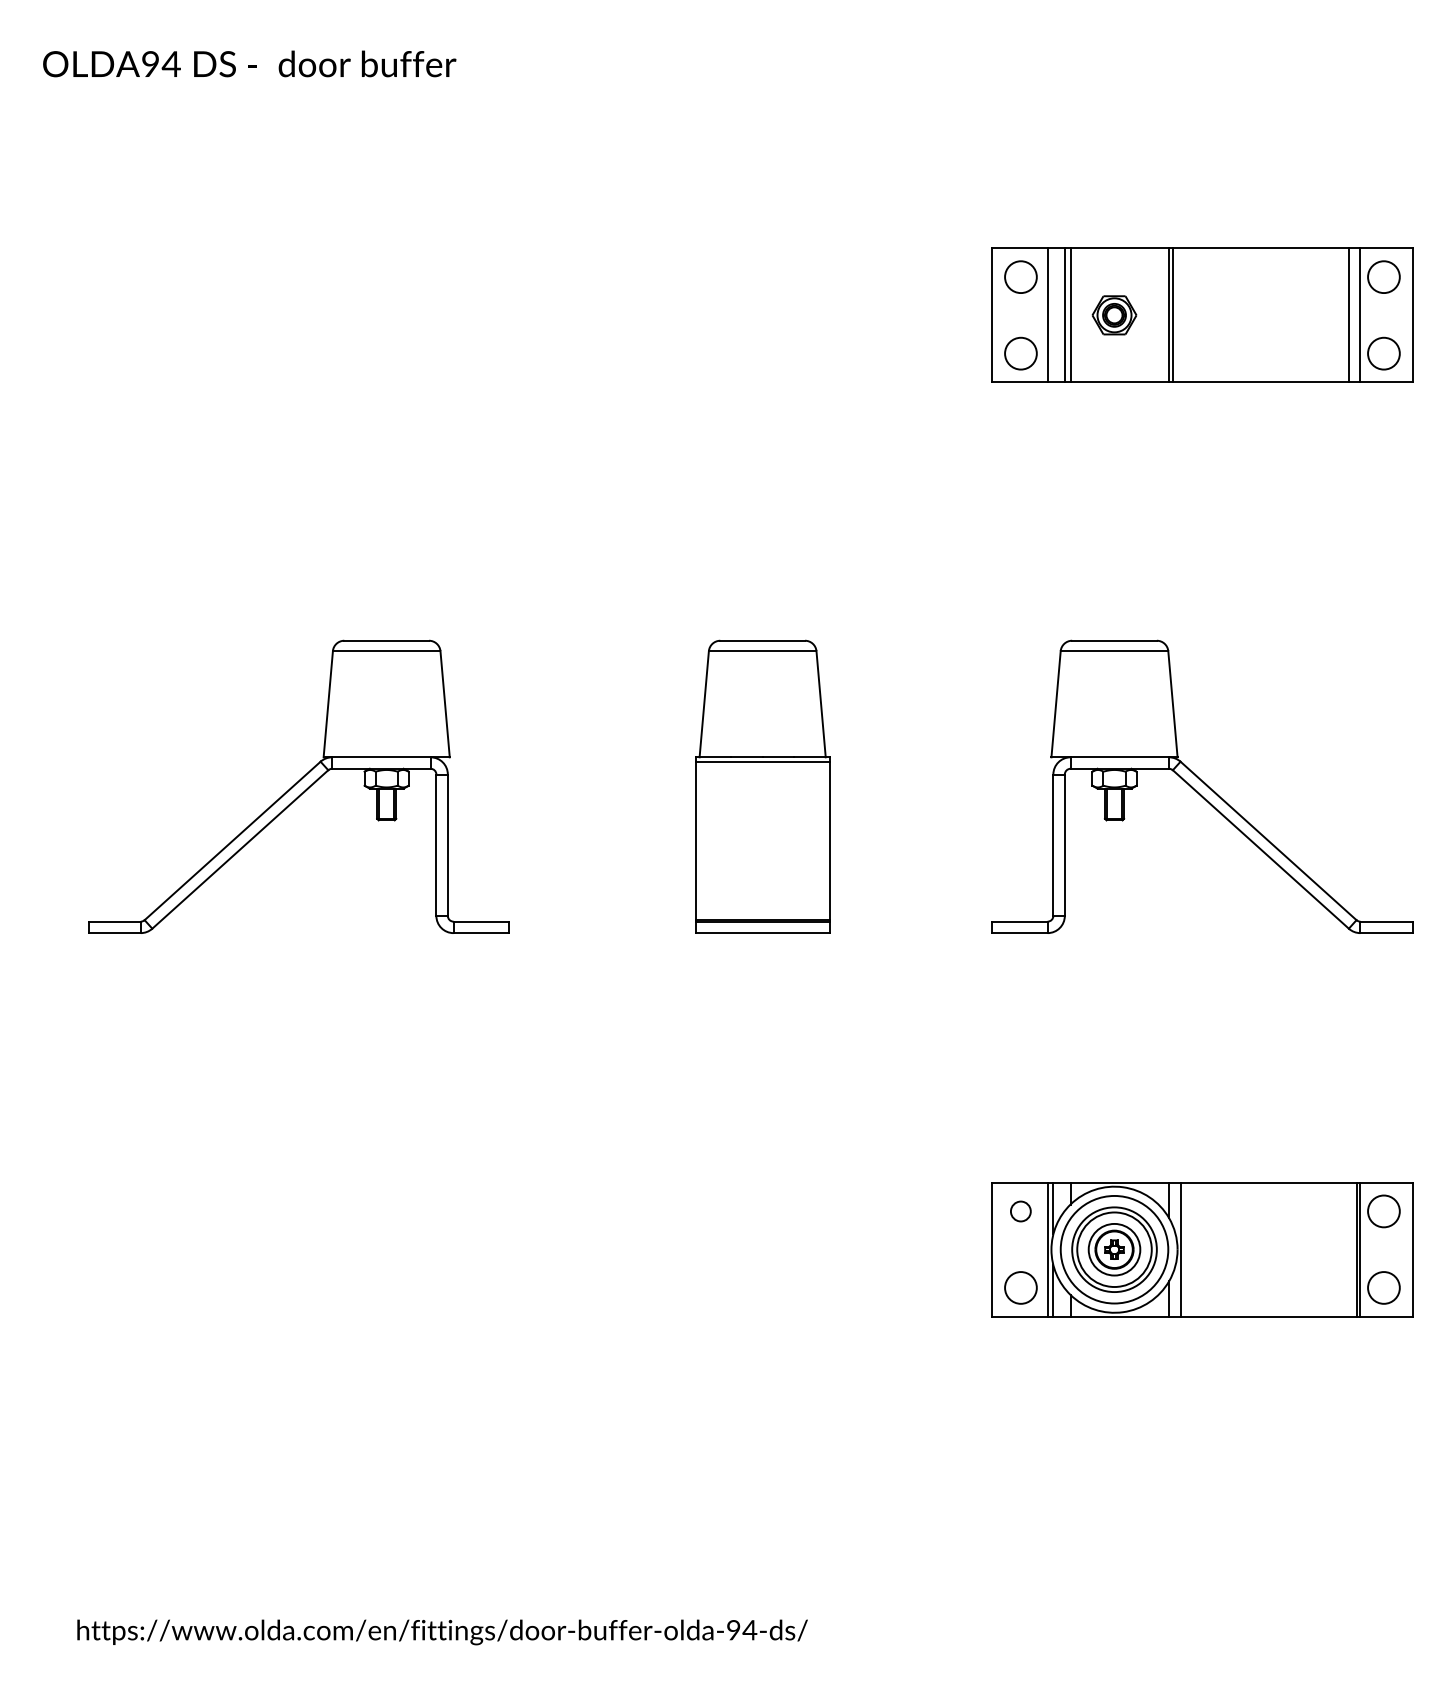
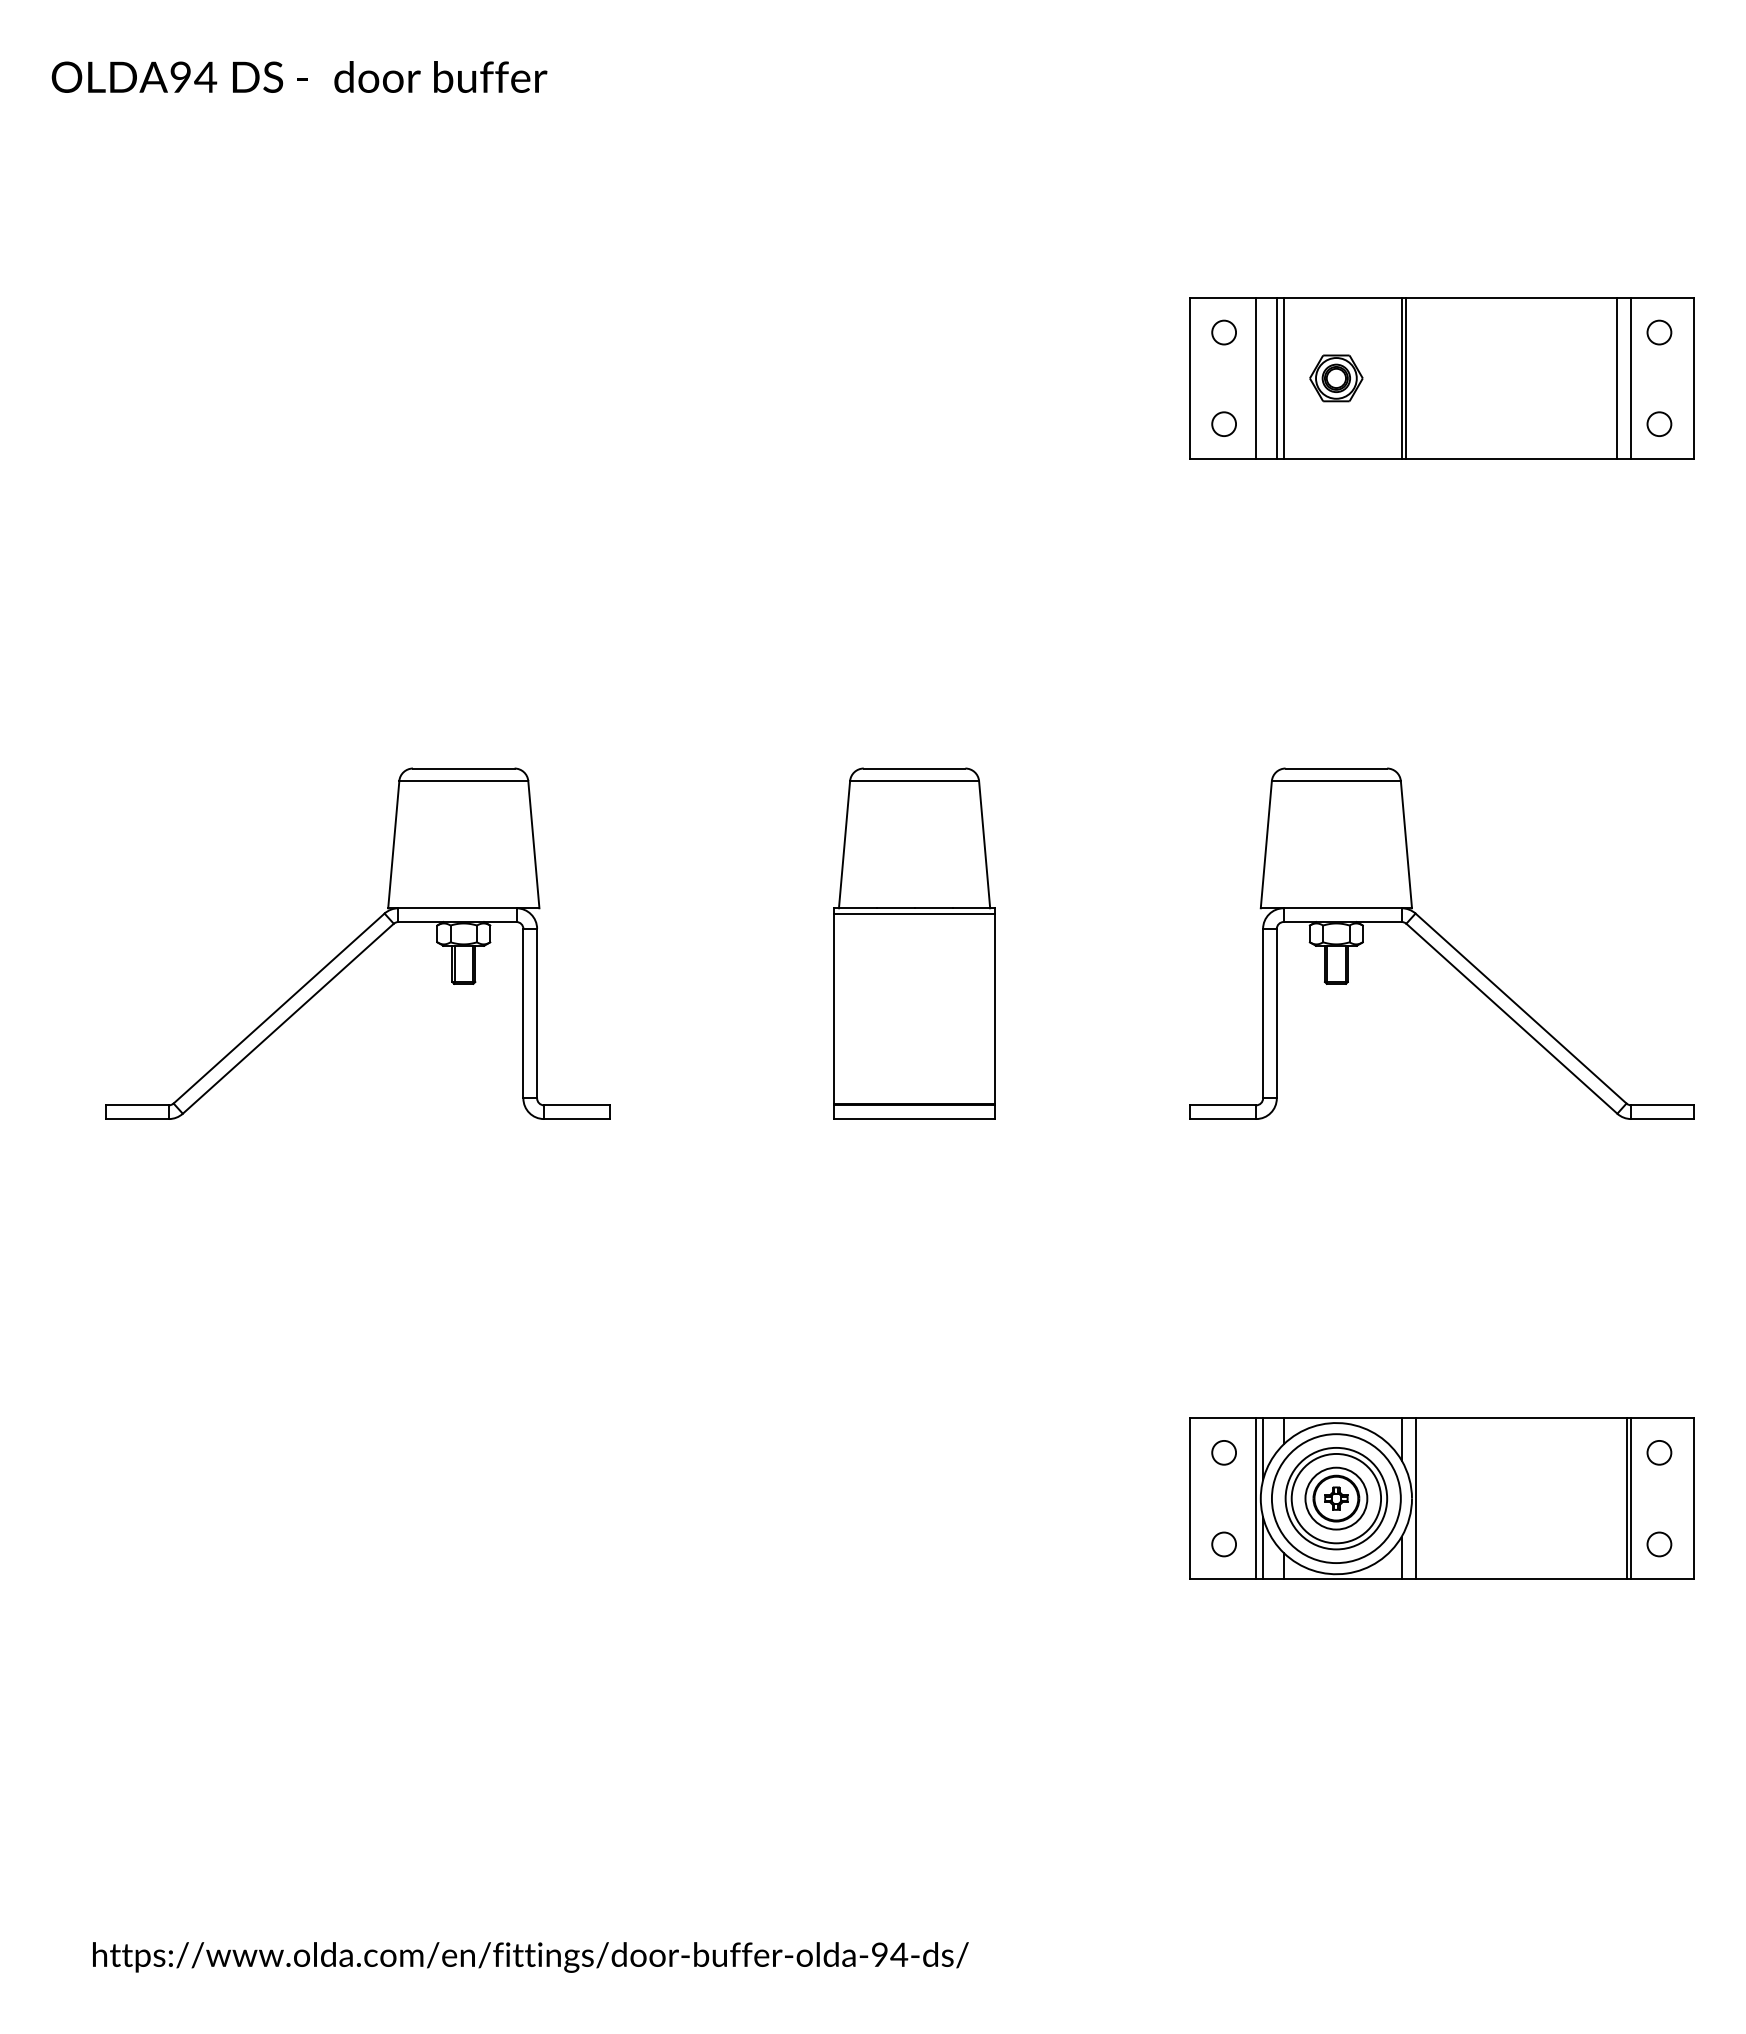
circle: (1020, 277) -> (1223, 332), size x0.62
circle: (1384, 277) -> (1659, 332), size x0.62
circle: (1020, 352) -> (1223, 423), size x0.62
circle: (1384, 352) -> (1659, 423), size x0.62
circle: (1384, 1211) -> (1659, 1452), size x0.62
circle: (1020, 1287) -> (1223, 1544), size x0.62
circle: (1384, 1287) -> (1659, 1544), size x0.62

